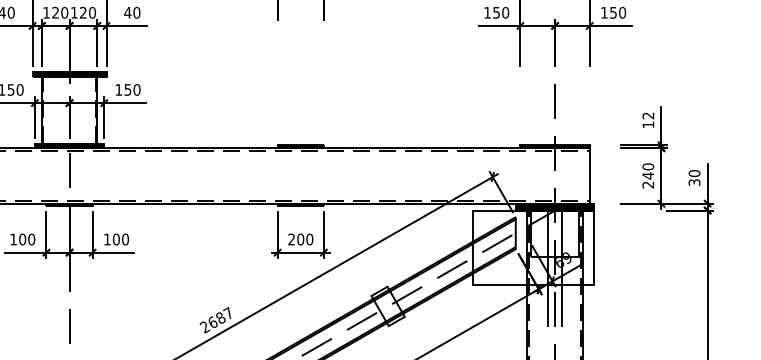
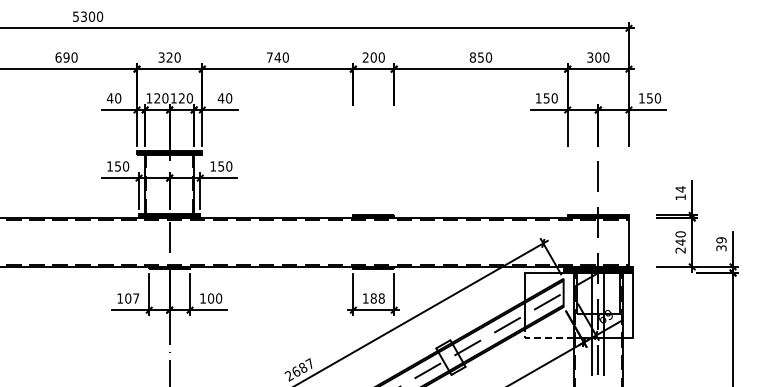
text: (648, 116) -> (680, 189), 12 -> 14
text: (694, 173) -> (721, 240), 30 -> 39
text: (31, 239) -> (136, 298), 100 -> 107
text: (300, 239) -> (373, 298), 200 -> 188
line: (494, 284) -> (544, 338), solid -> dashed

